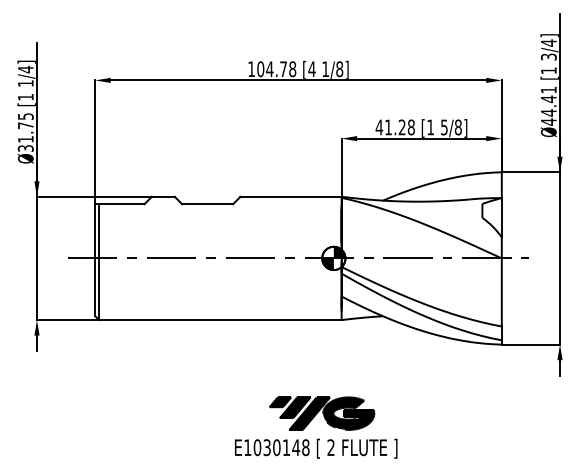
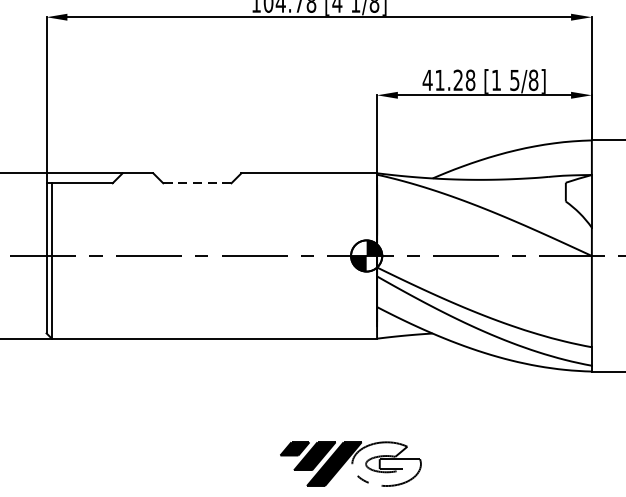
line: (208, 204) -> (198, 183), solid -> dashed
fill: (348, 413) -> (386, 463), removed

